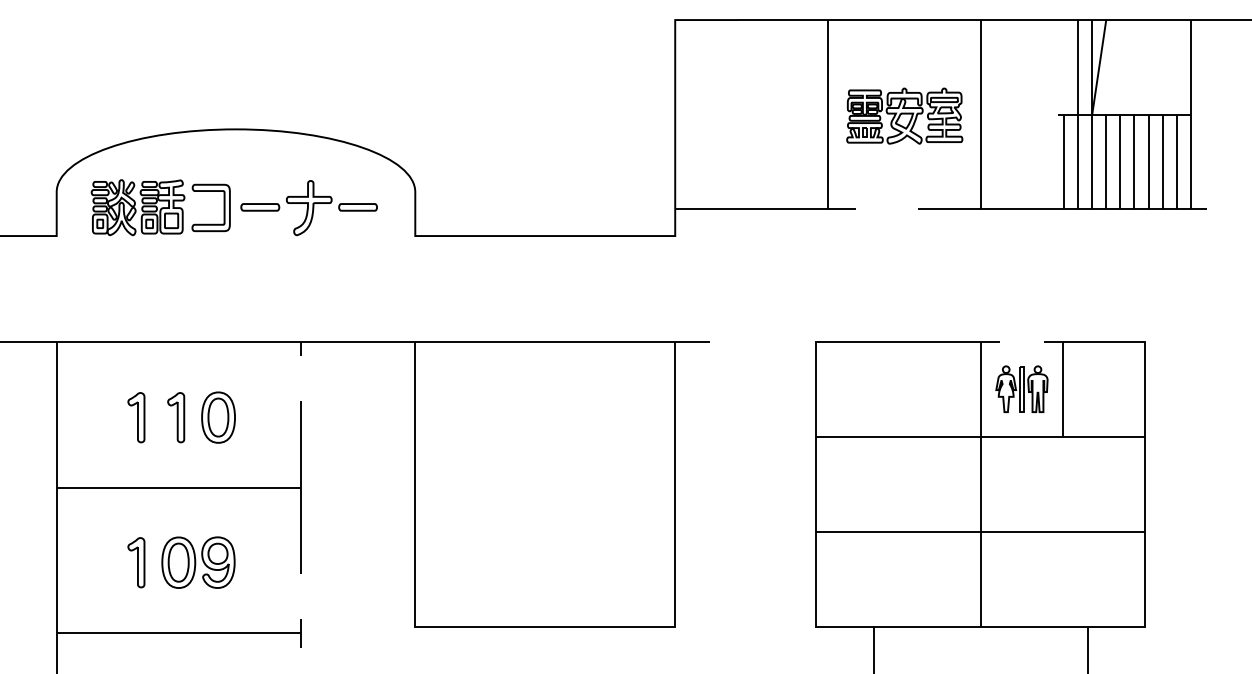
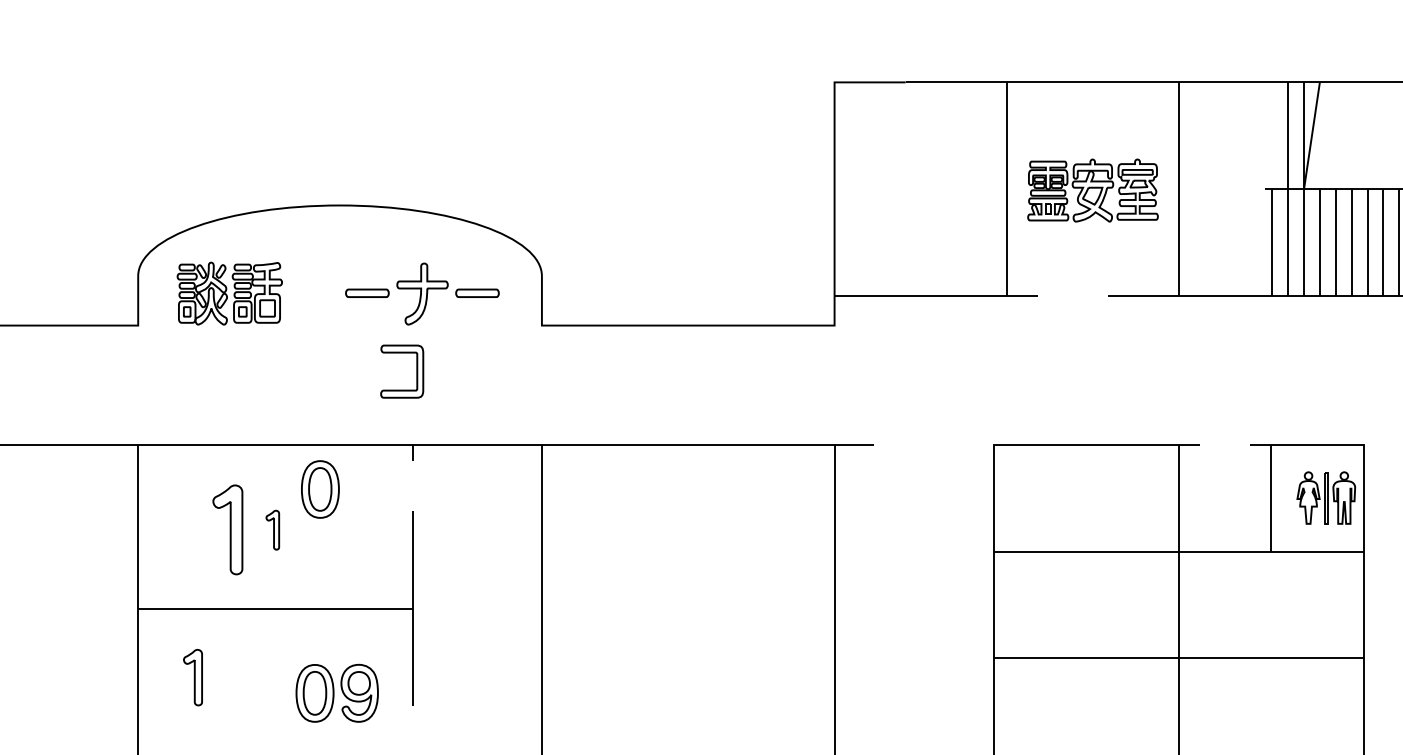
part: (223, 207) -> (416, 371), moved
part: (1021, 388) -> (1325, 497), moved
part: (136, 417) -> (228, 529), size x1.6
part: (176, 417) -> (273, 529), size x0.7
part: (218, 417) -> (320, 489), moved
part: (136, 562) -> (193, 677), moved
part: (198, 562) -> (337, 693), moved

